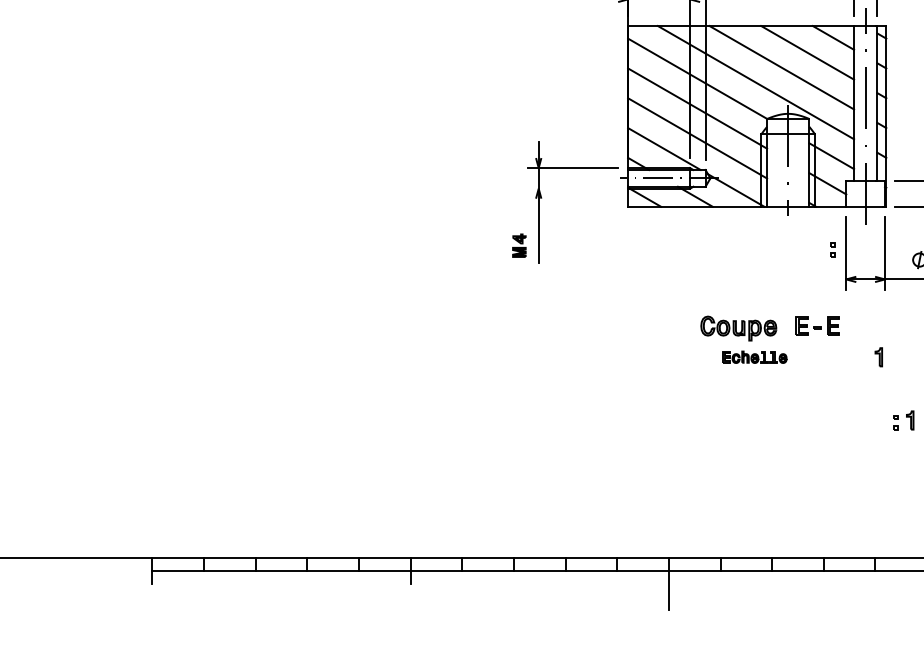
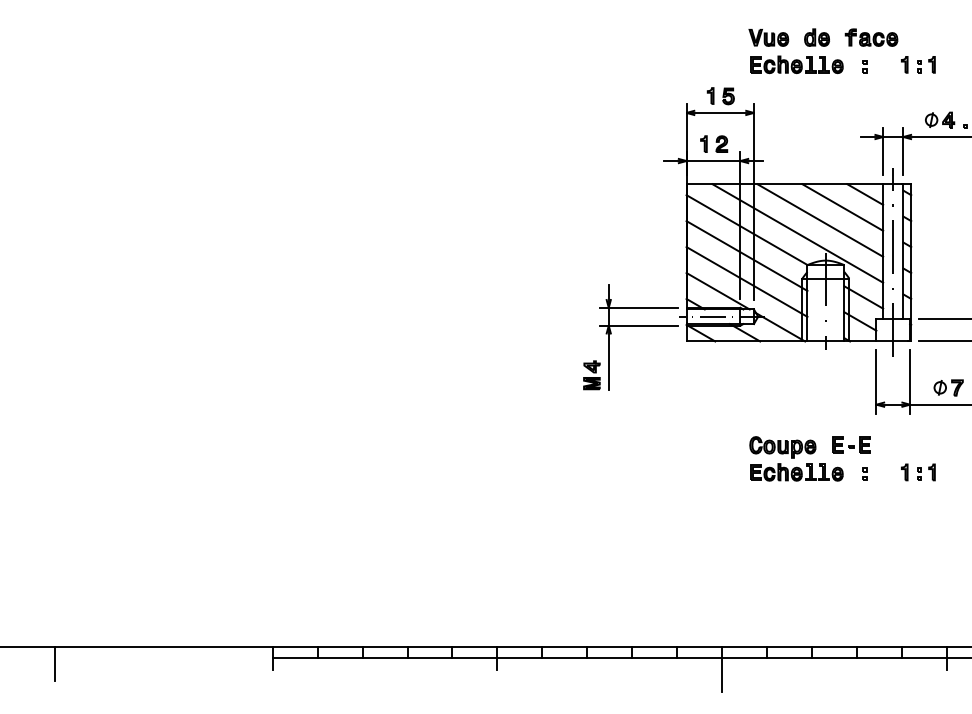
line: (572, 188) -> (638, 325), added
part: (518, 245) -> (591, 375), size x1.43
part: (832, 249) -> (864, 473), moved
part: (754, 357) -> (796, 472), size x1.67
part: (903, 420) -> (926, 472), moved

